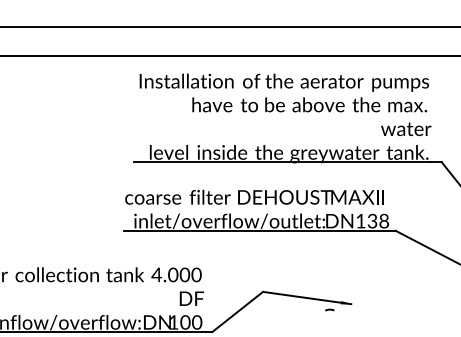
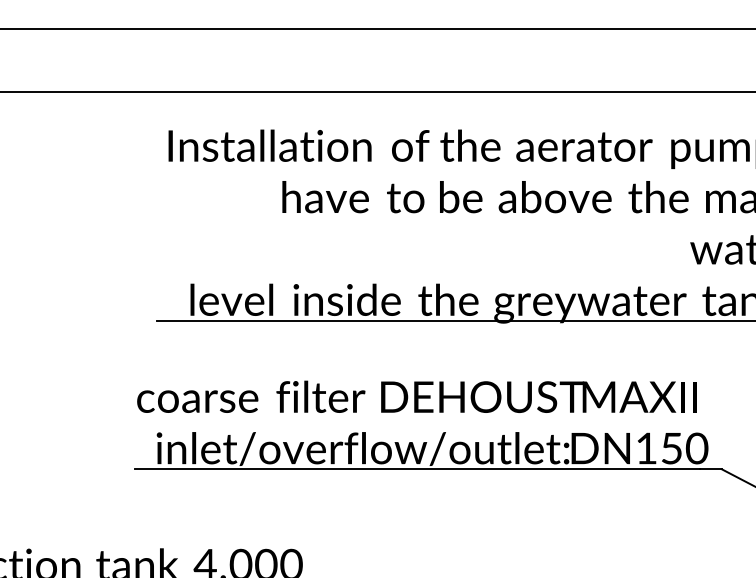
text: (378, 220) -> (684, 447), DN138 -> DN150

